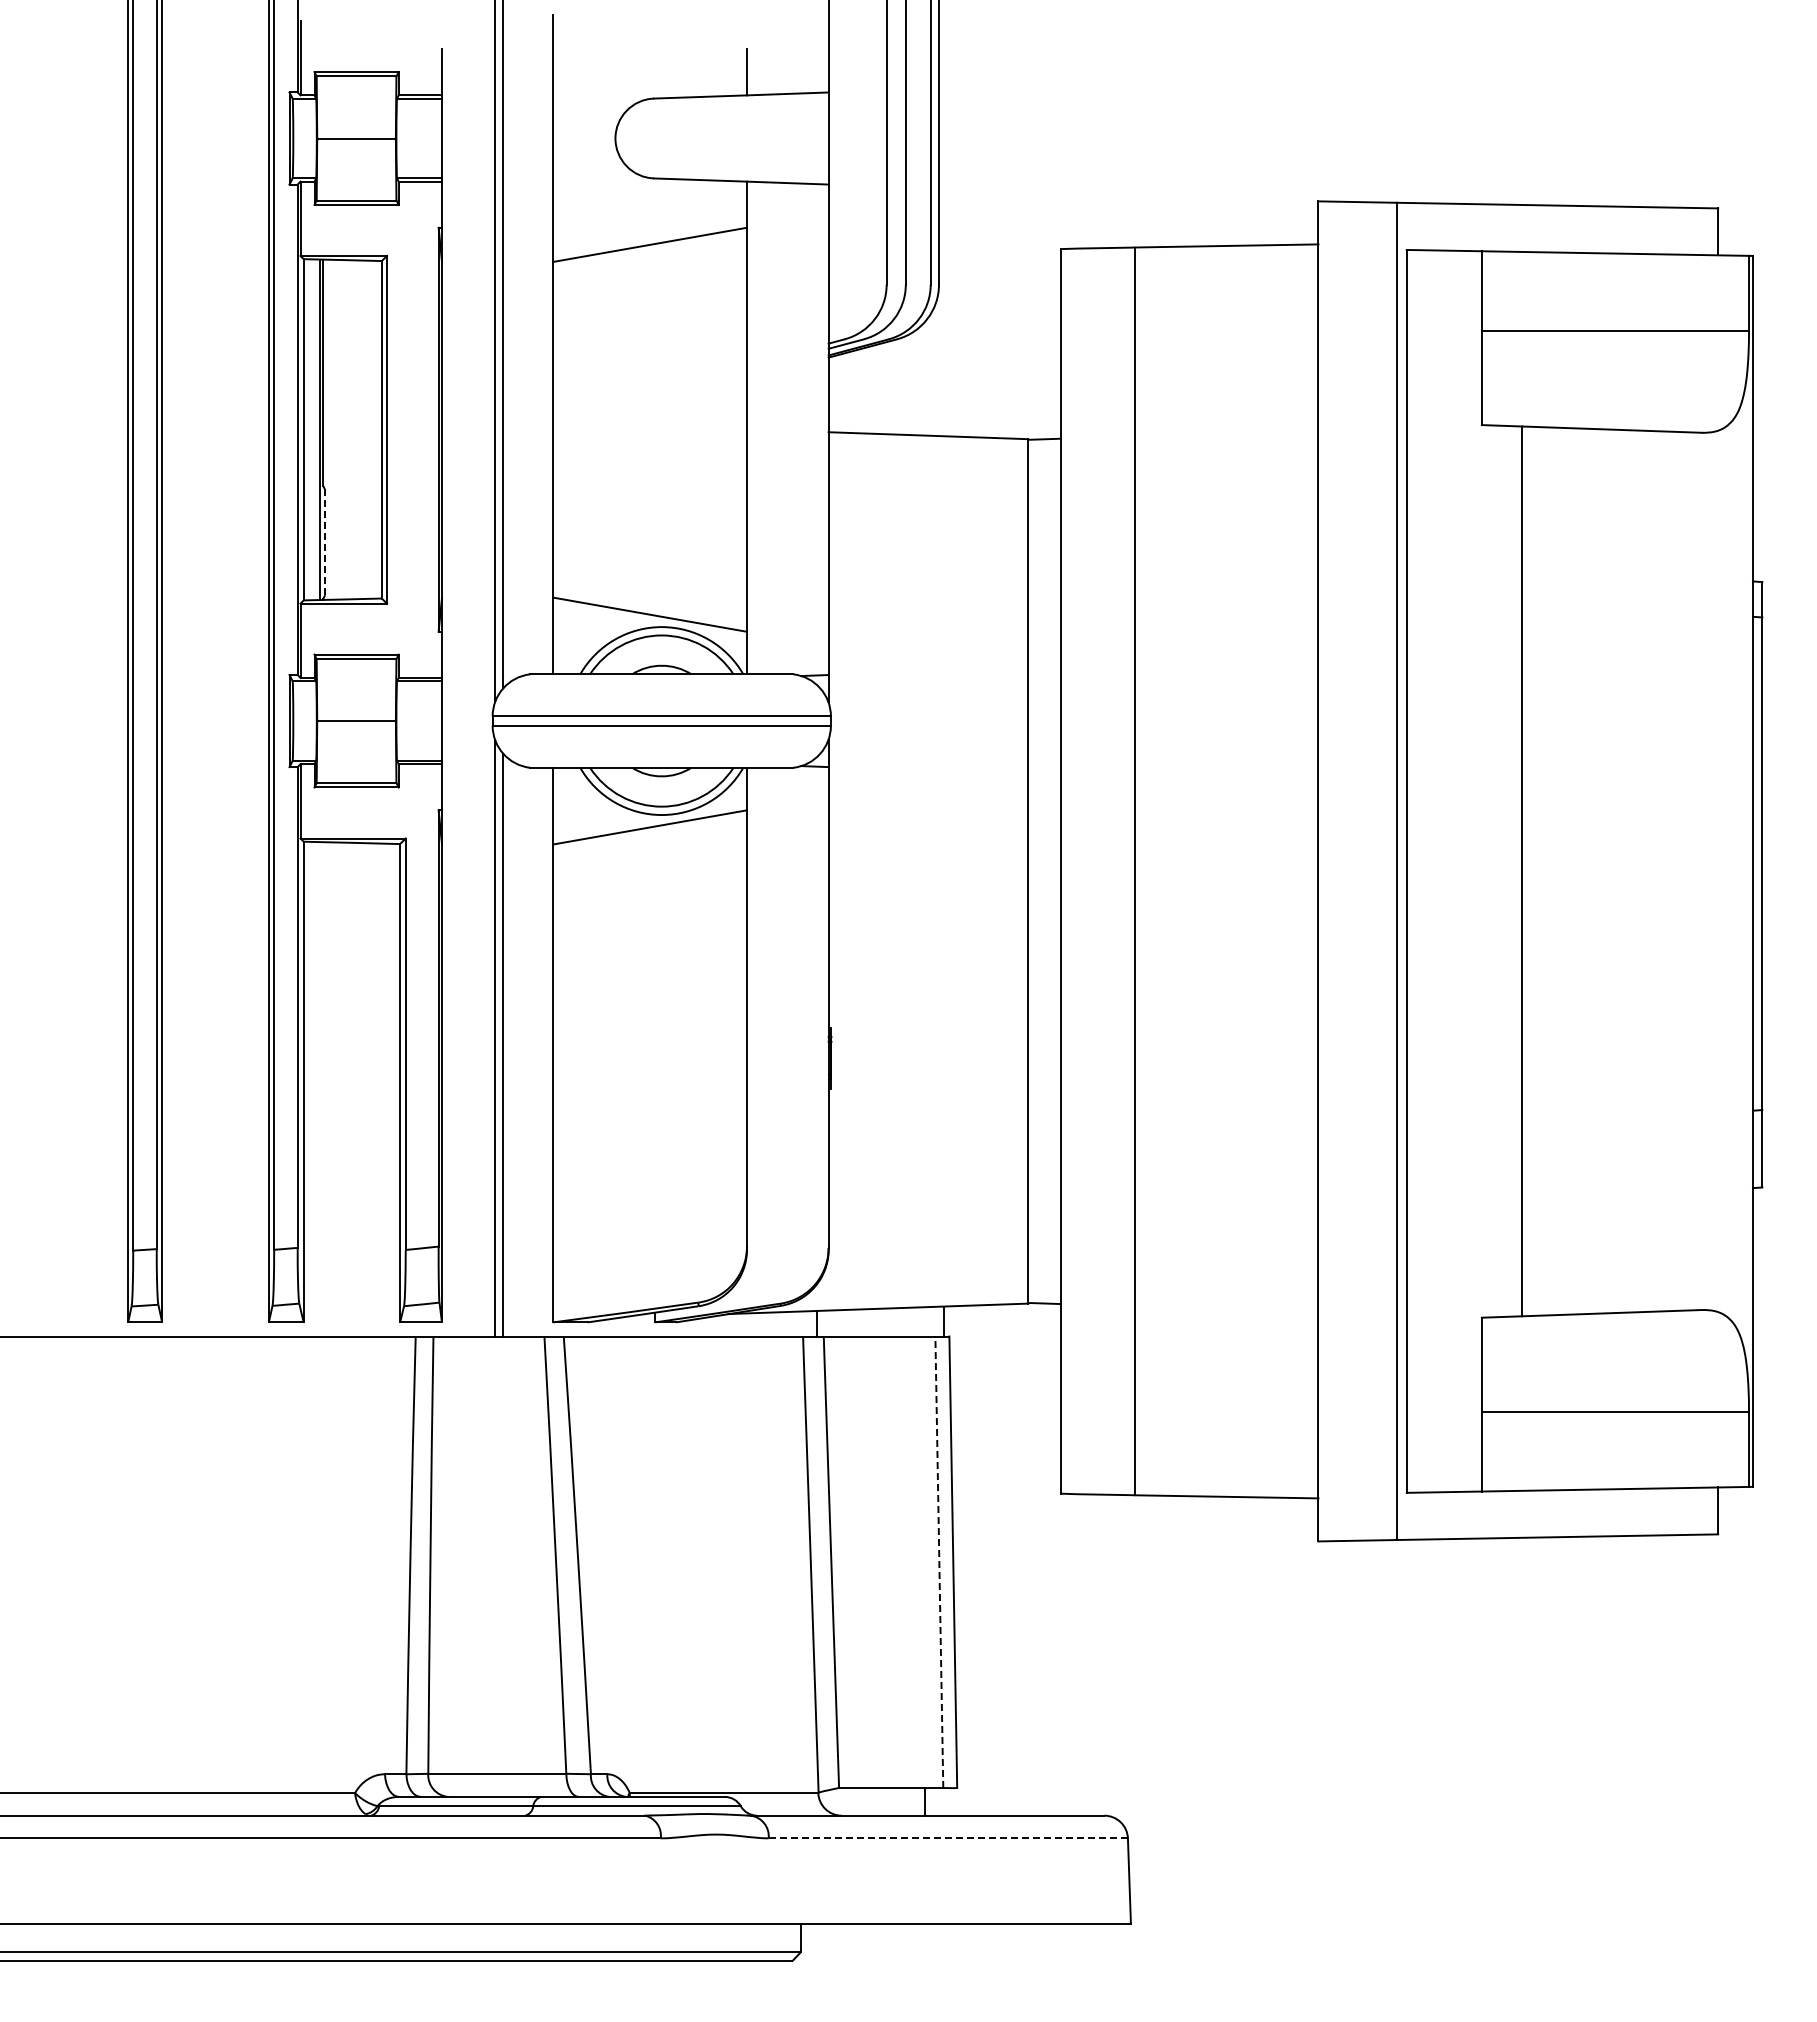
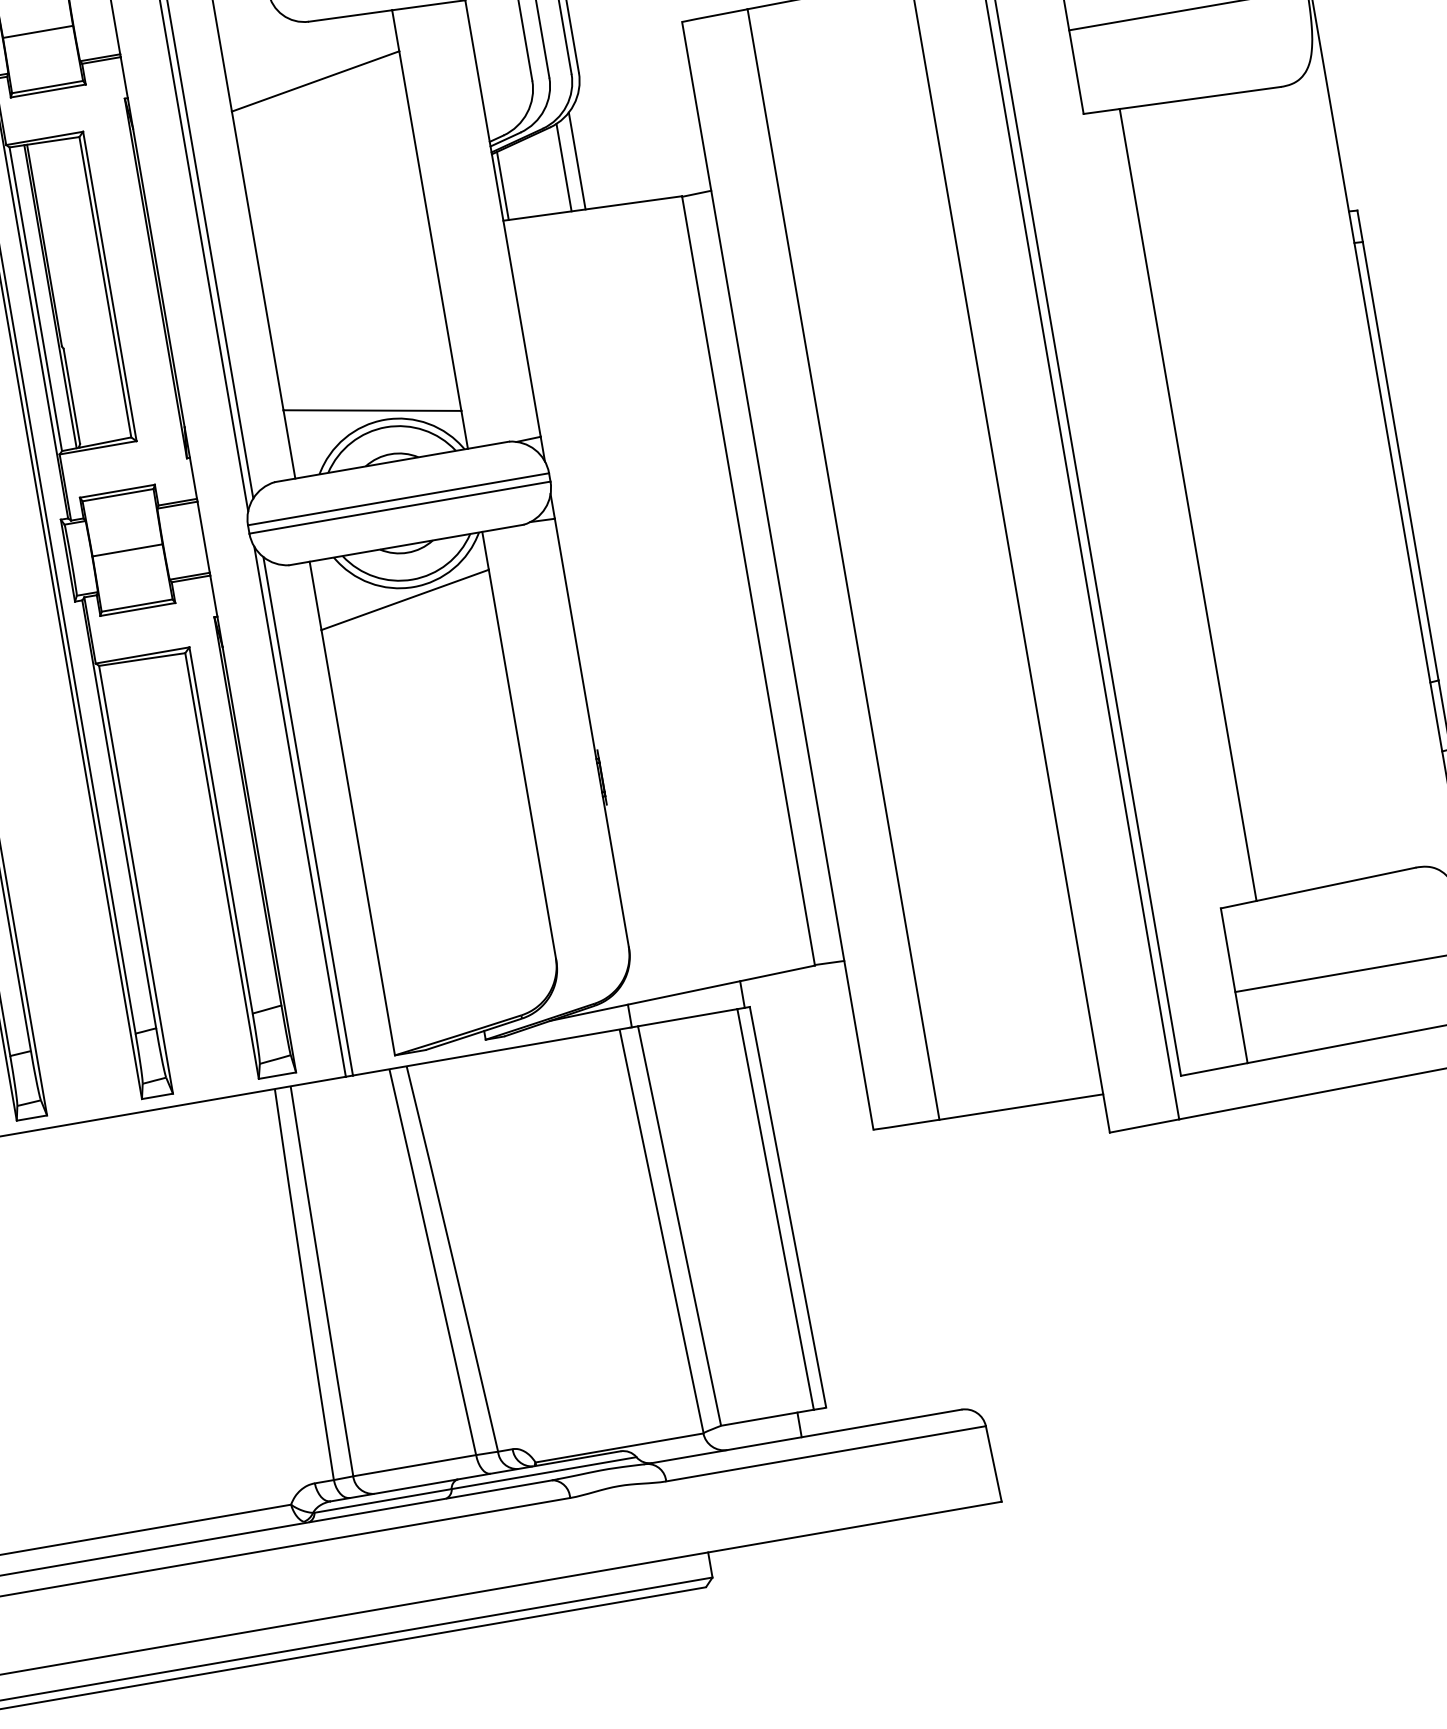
line: (920, 380) -> (577, 160), added
line: (904, 385) -> (563, 167), added
line: (834, 394) -> (502, 186), added
line: (324, 543) -> (71, 397), dashed -> solid
line: (939, 1562) -> (775, 1209), dashed -> solid
line: (948, 1838) -> (826, 1453), dashed -> solid

